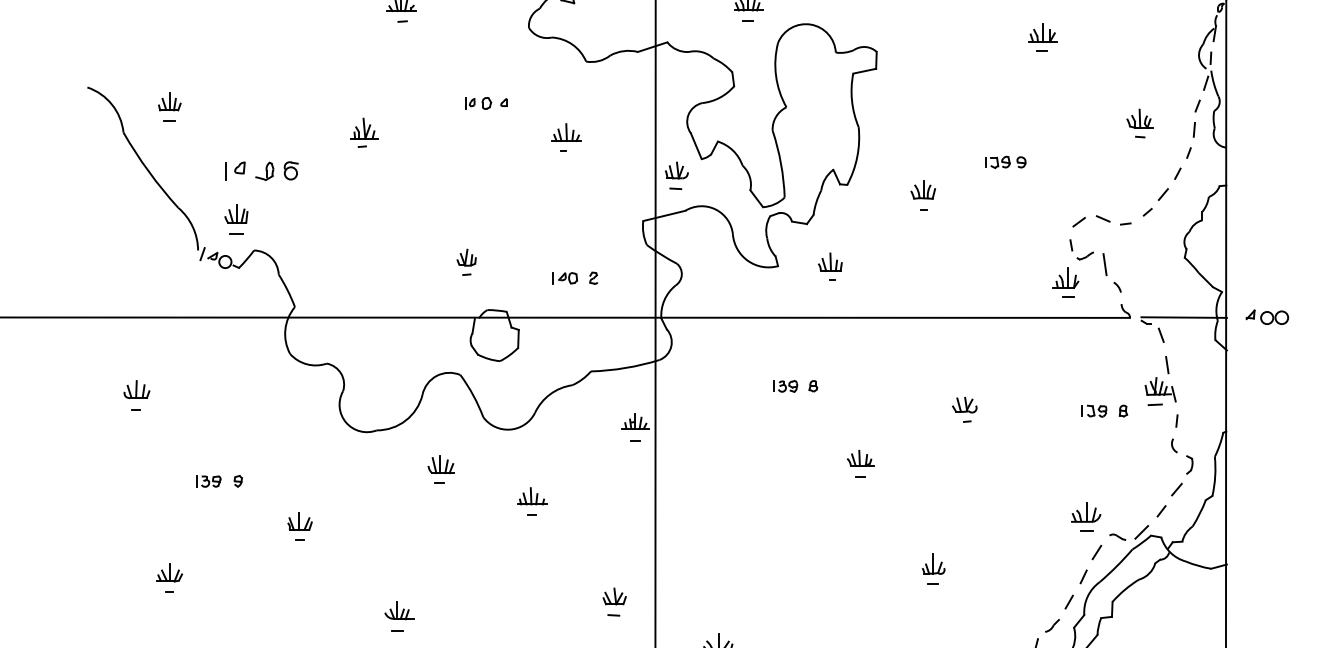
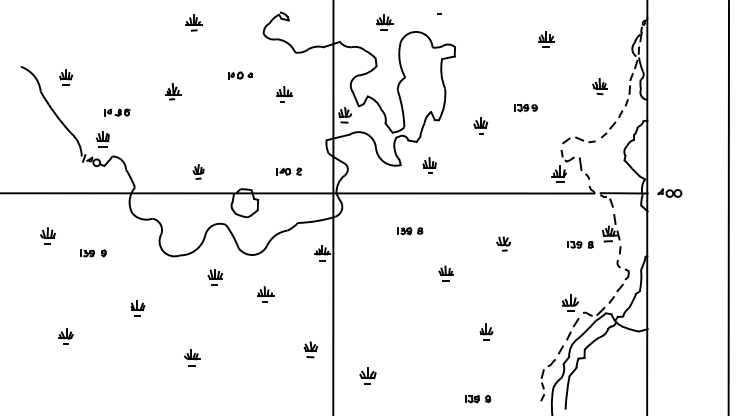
part: (263, 170) -> (117, 112), size x0.62
part: (466, 261) -> (198, 171), moved
part: (219, 481) -> (93, 253), moved

